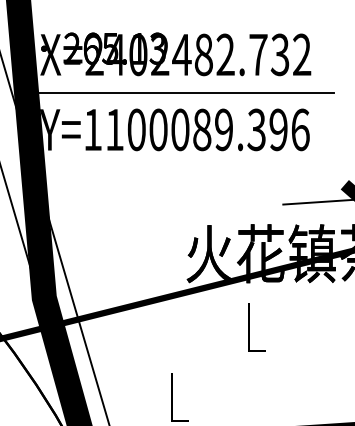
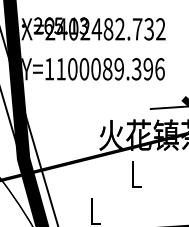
line: (186, 92) -> (99, 49), removed

